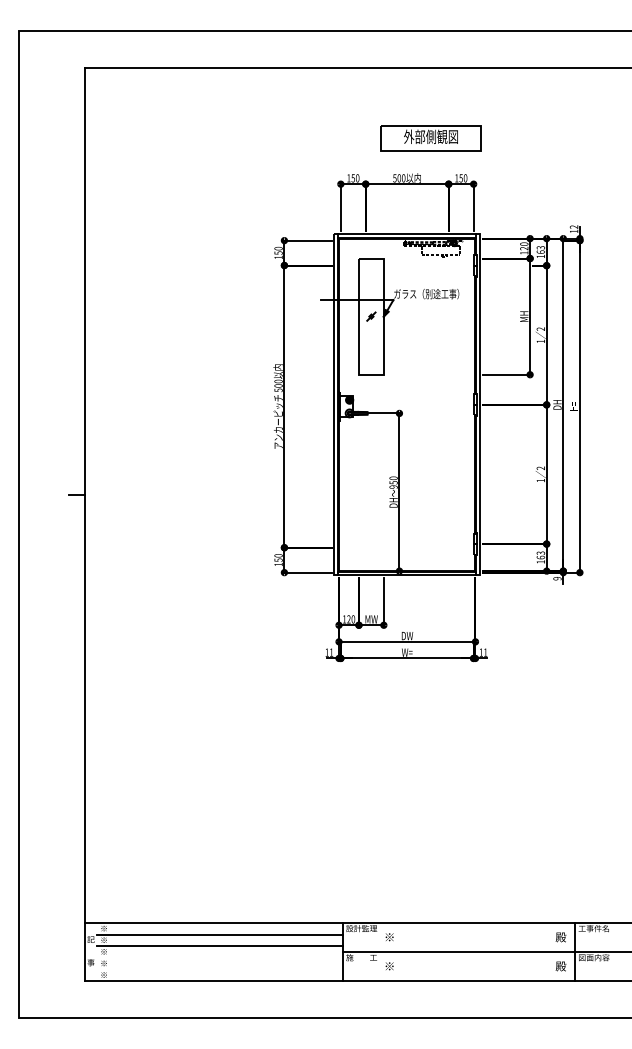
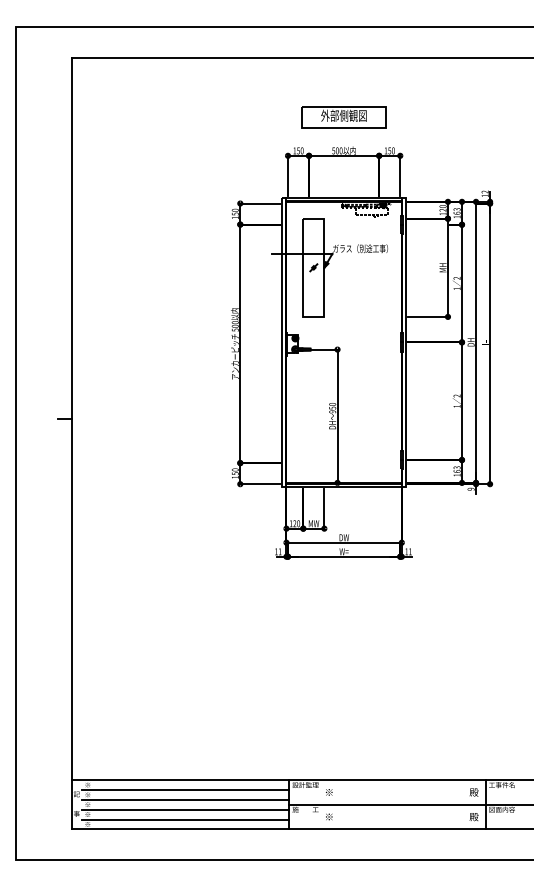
part: (430, 138) -> (343, 117), moved
line: (219, 957) -> (185, 809), added
line: (219, 969) -> (185, 819), added

